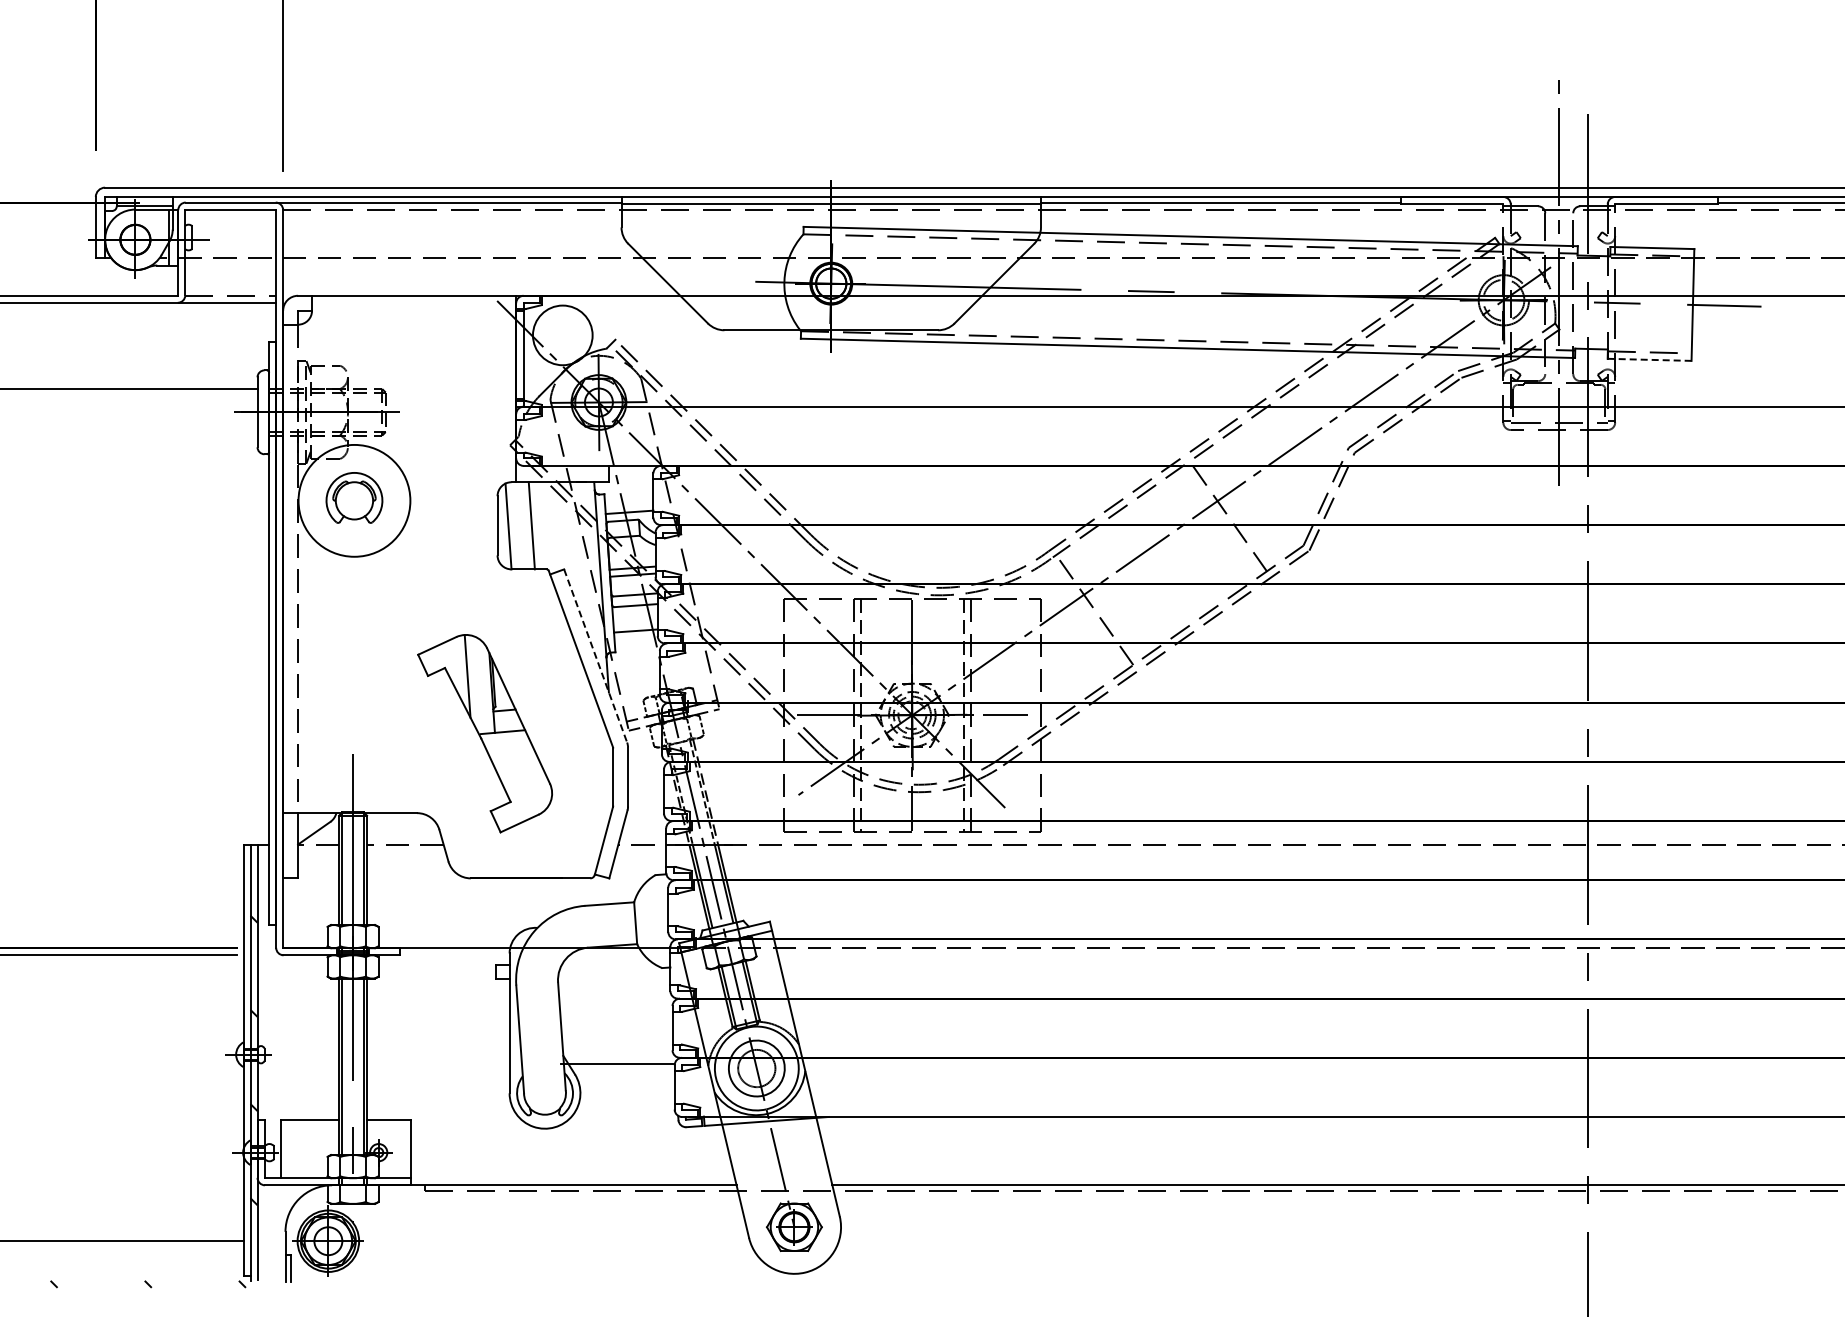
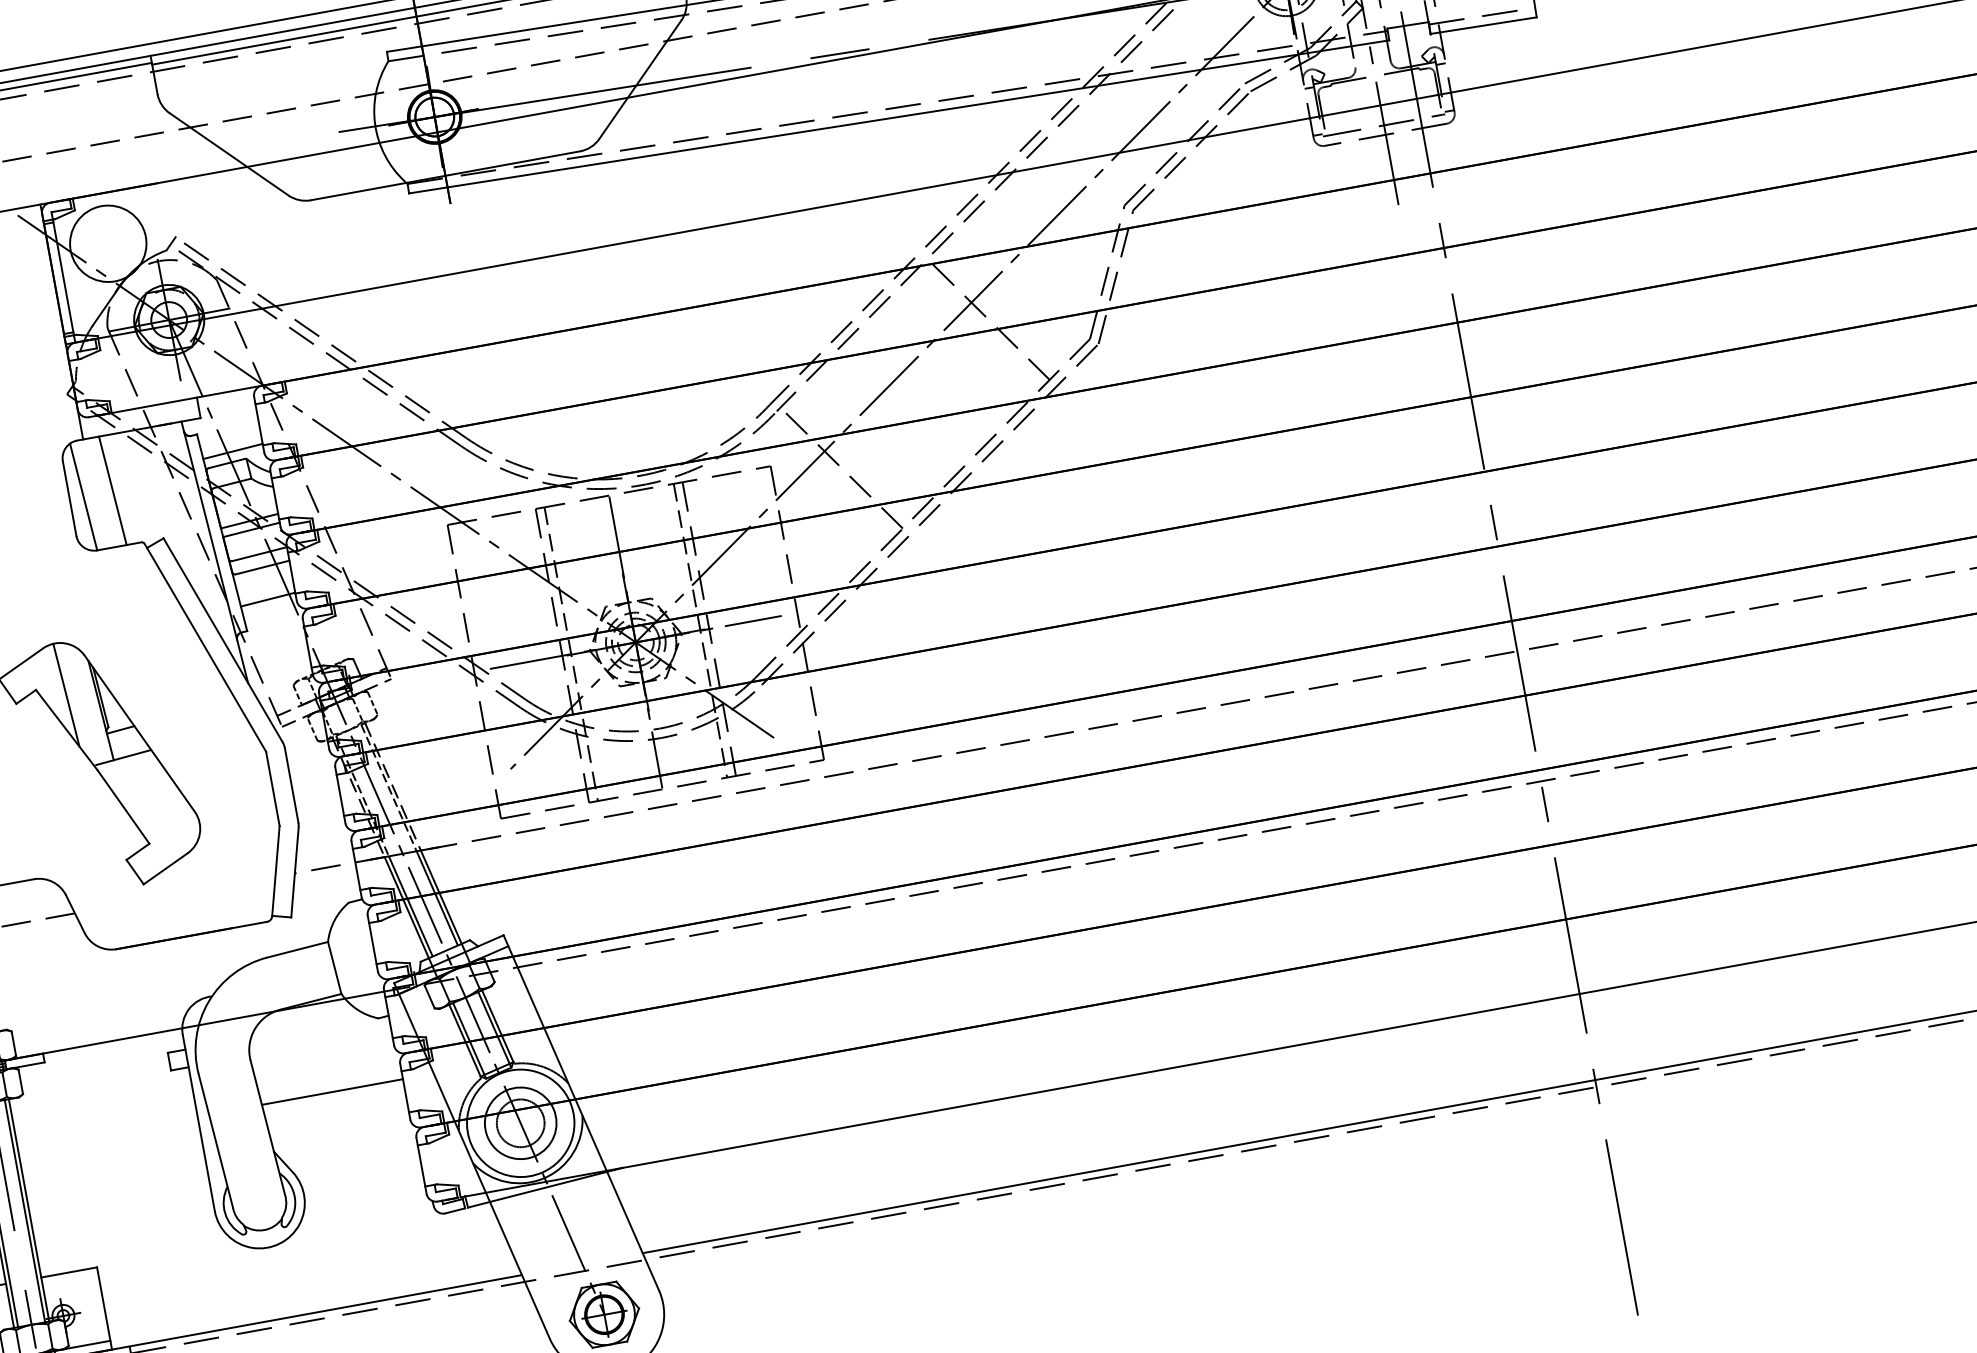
line: (1649, 359) -> (1483, 25), dashed -> solid
line: (595, 656) -> (223, 640), dashed -> solid
line: (616, 1064) -> (332, 1092), moved

